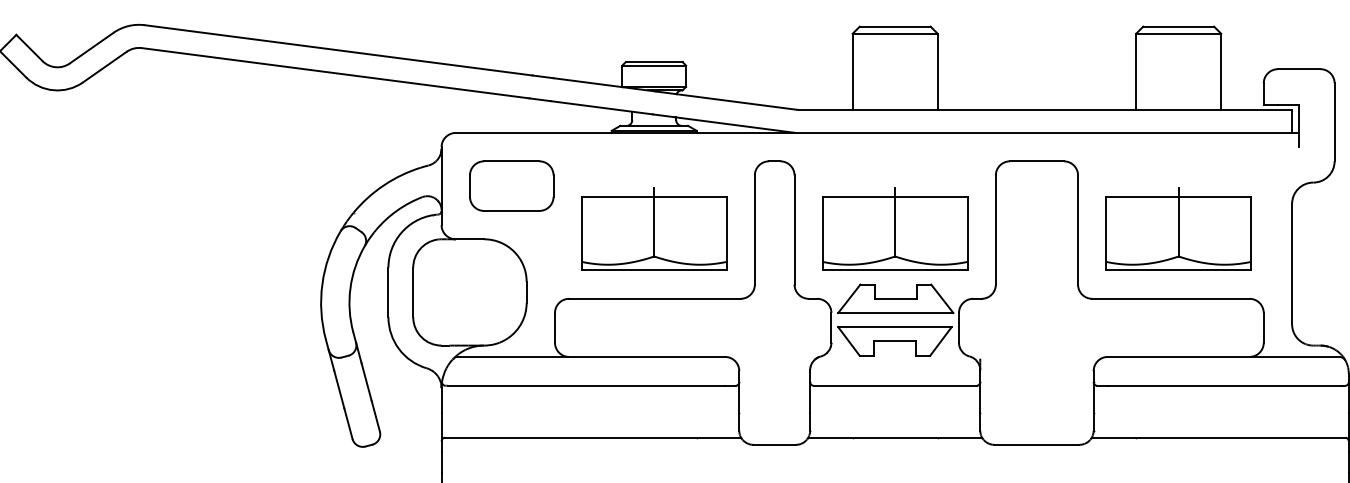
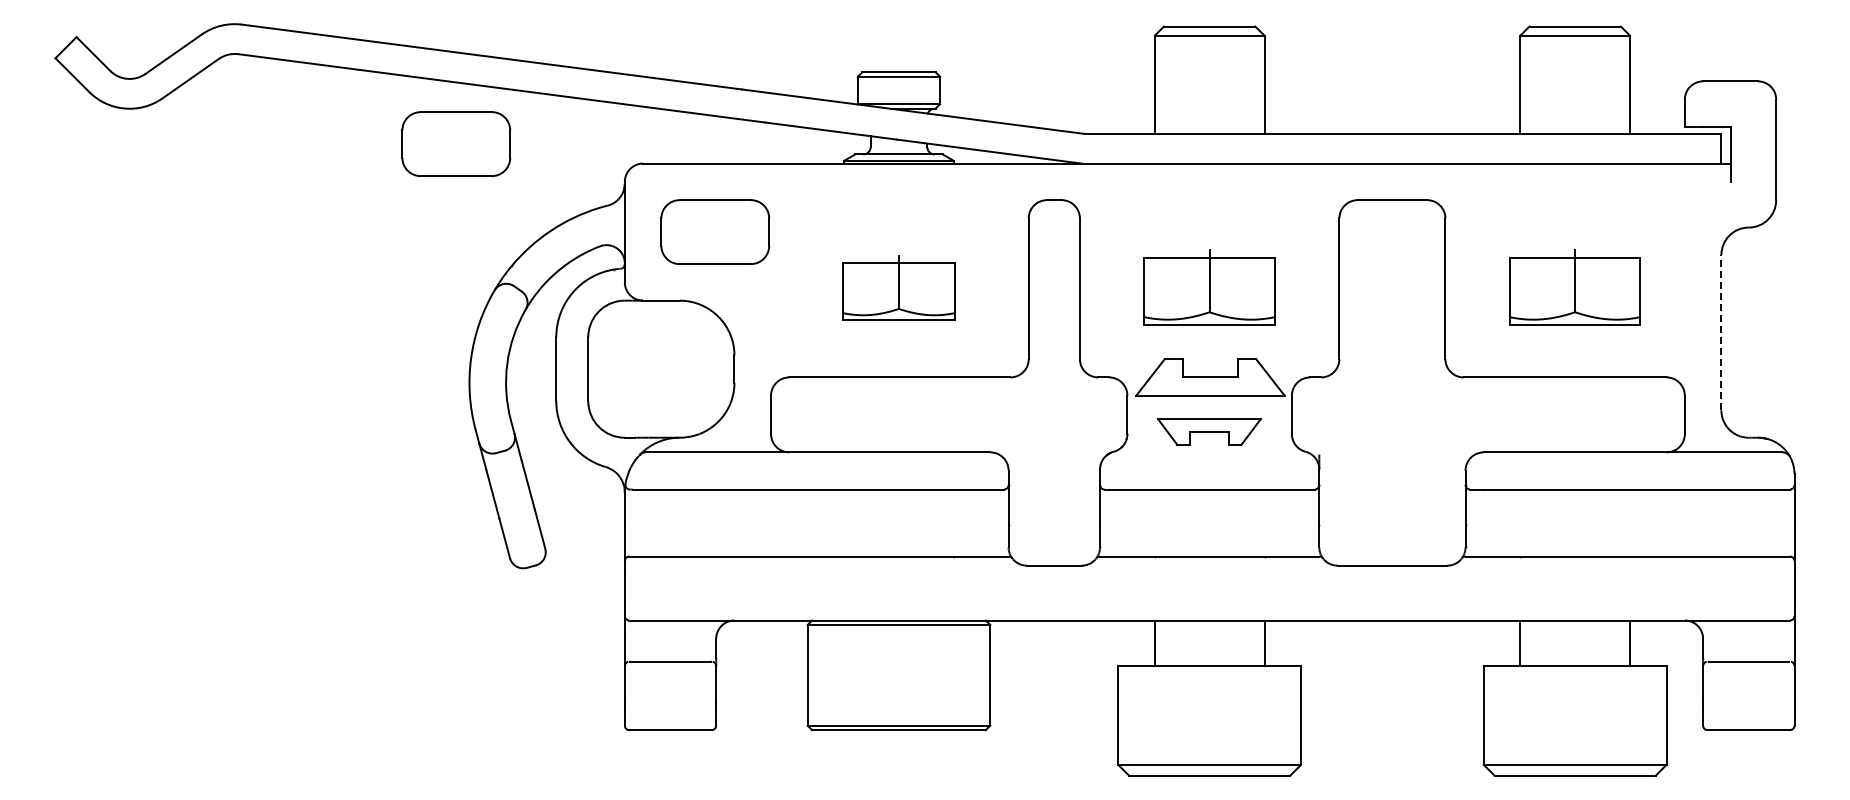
part: (311, 117) -> (456, 143), added
part: (653, 229) -> (898, 287), size x0.6
part: (895, 229) -> (1209, 287), size x0.7
part: (1178, 229) -> (1574, 287), size x0.7
line: (1292, 263) -> (1721, 332), solid -> dashed
part: (895, 340) -> (1209, 431), size x0.7

